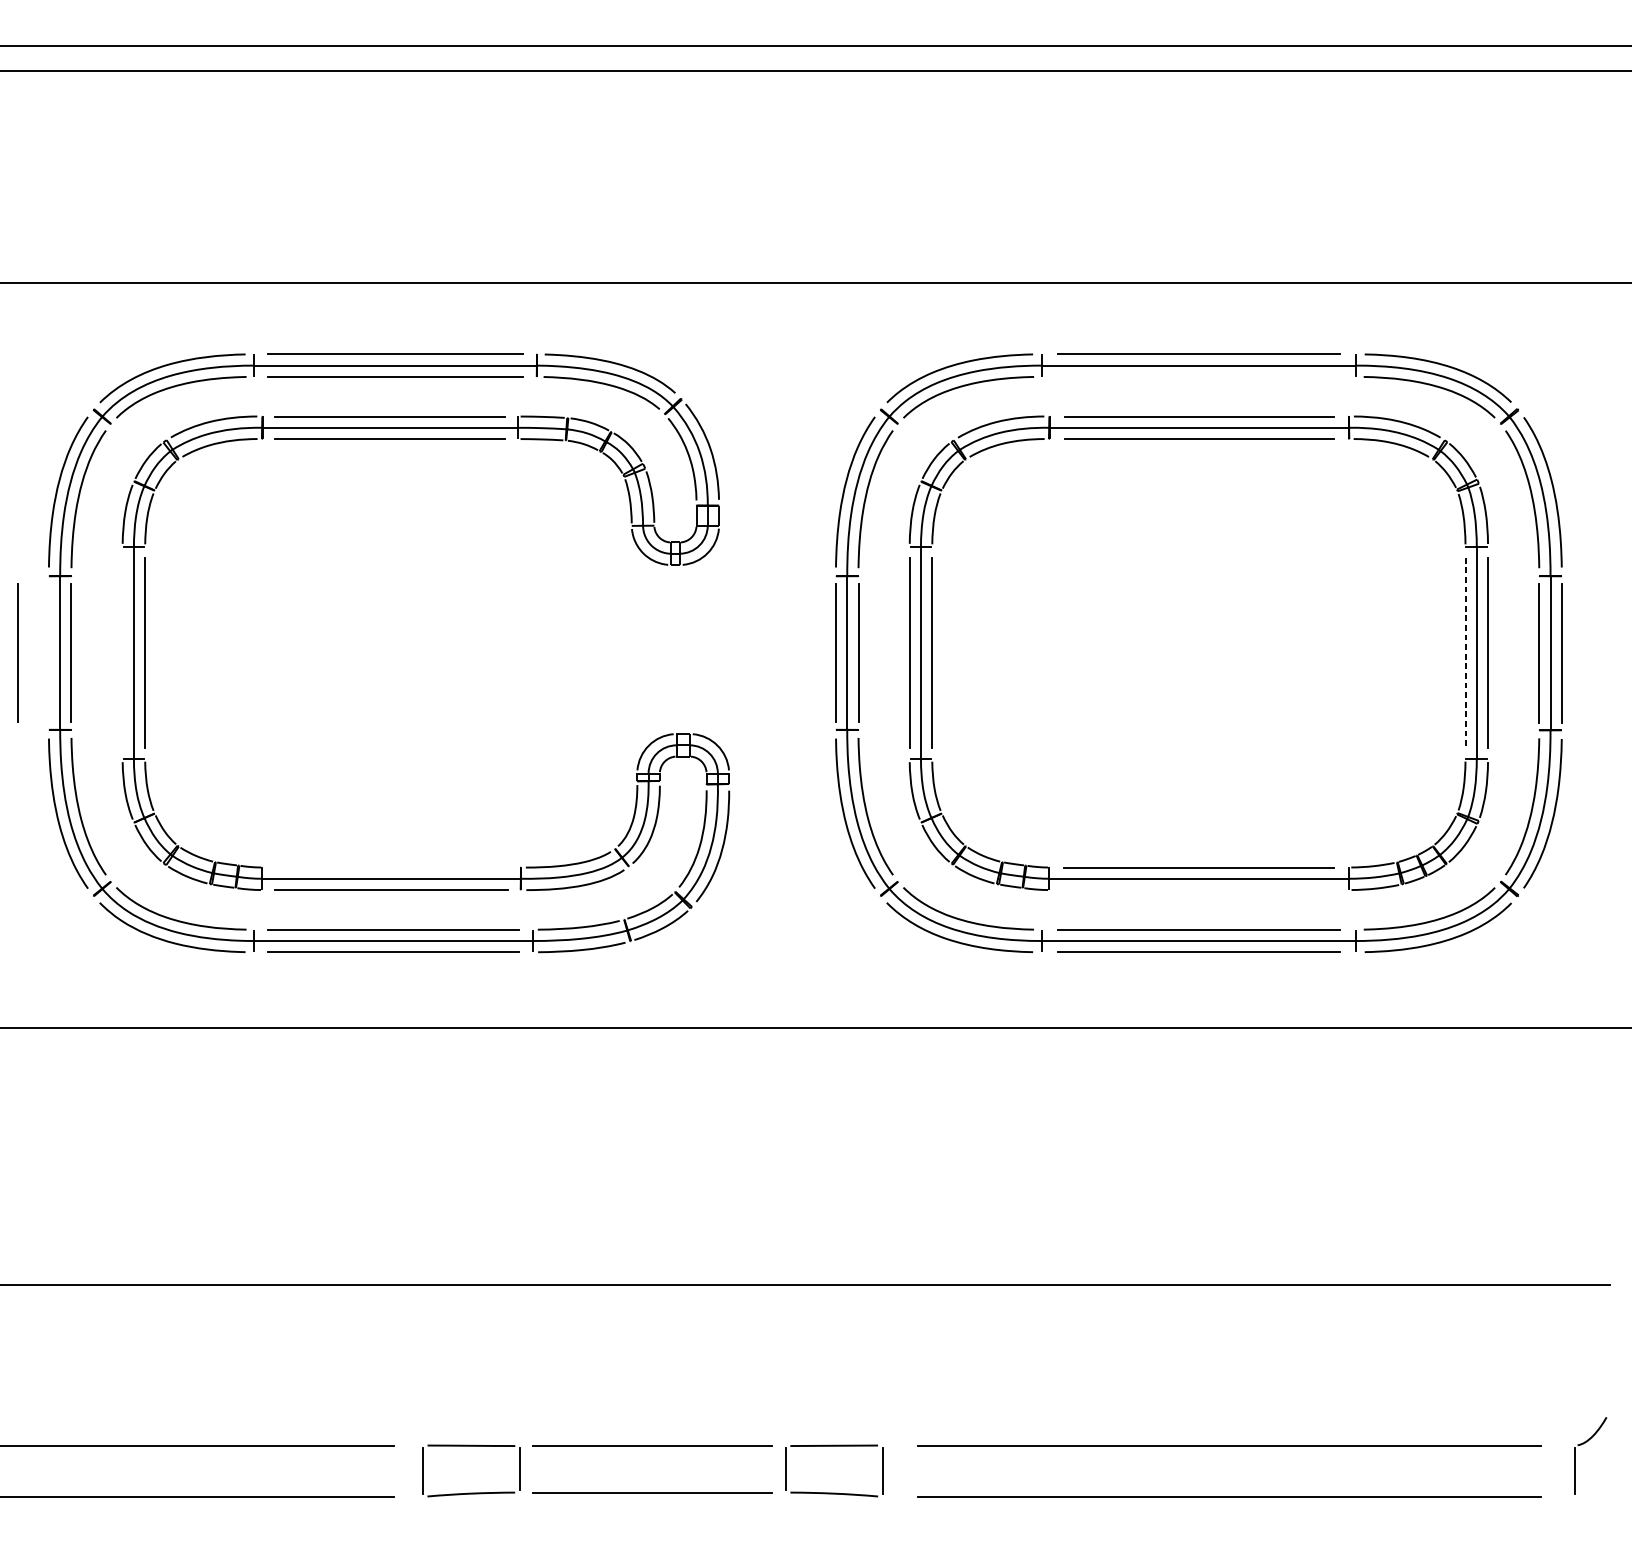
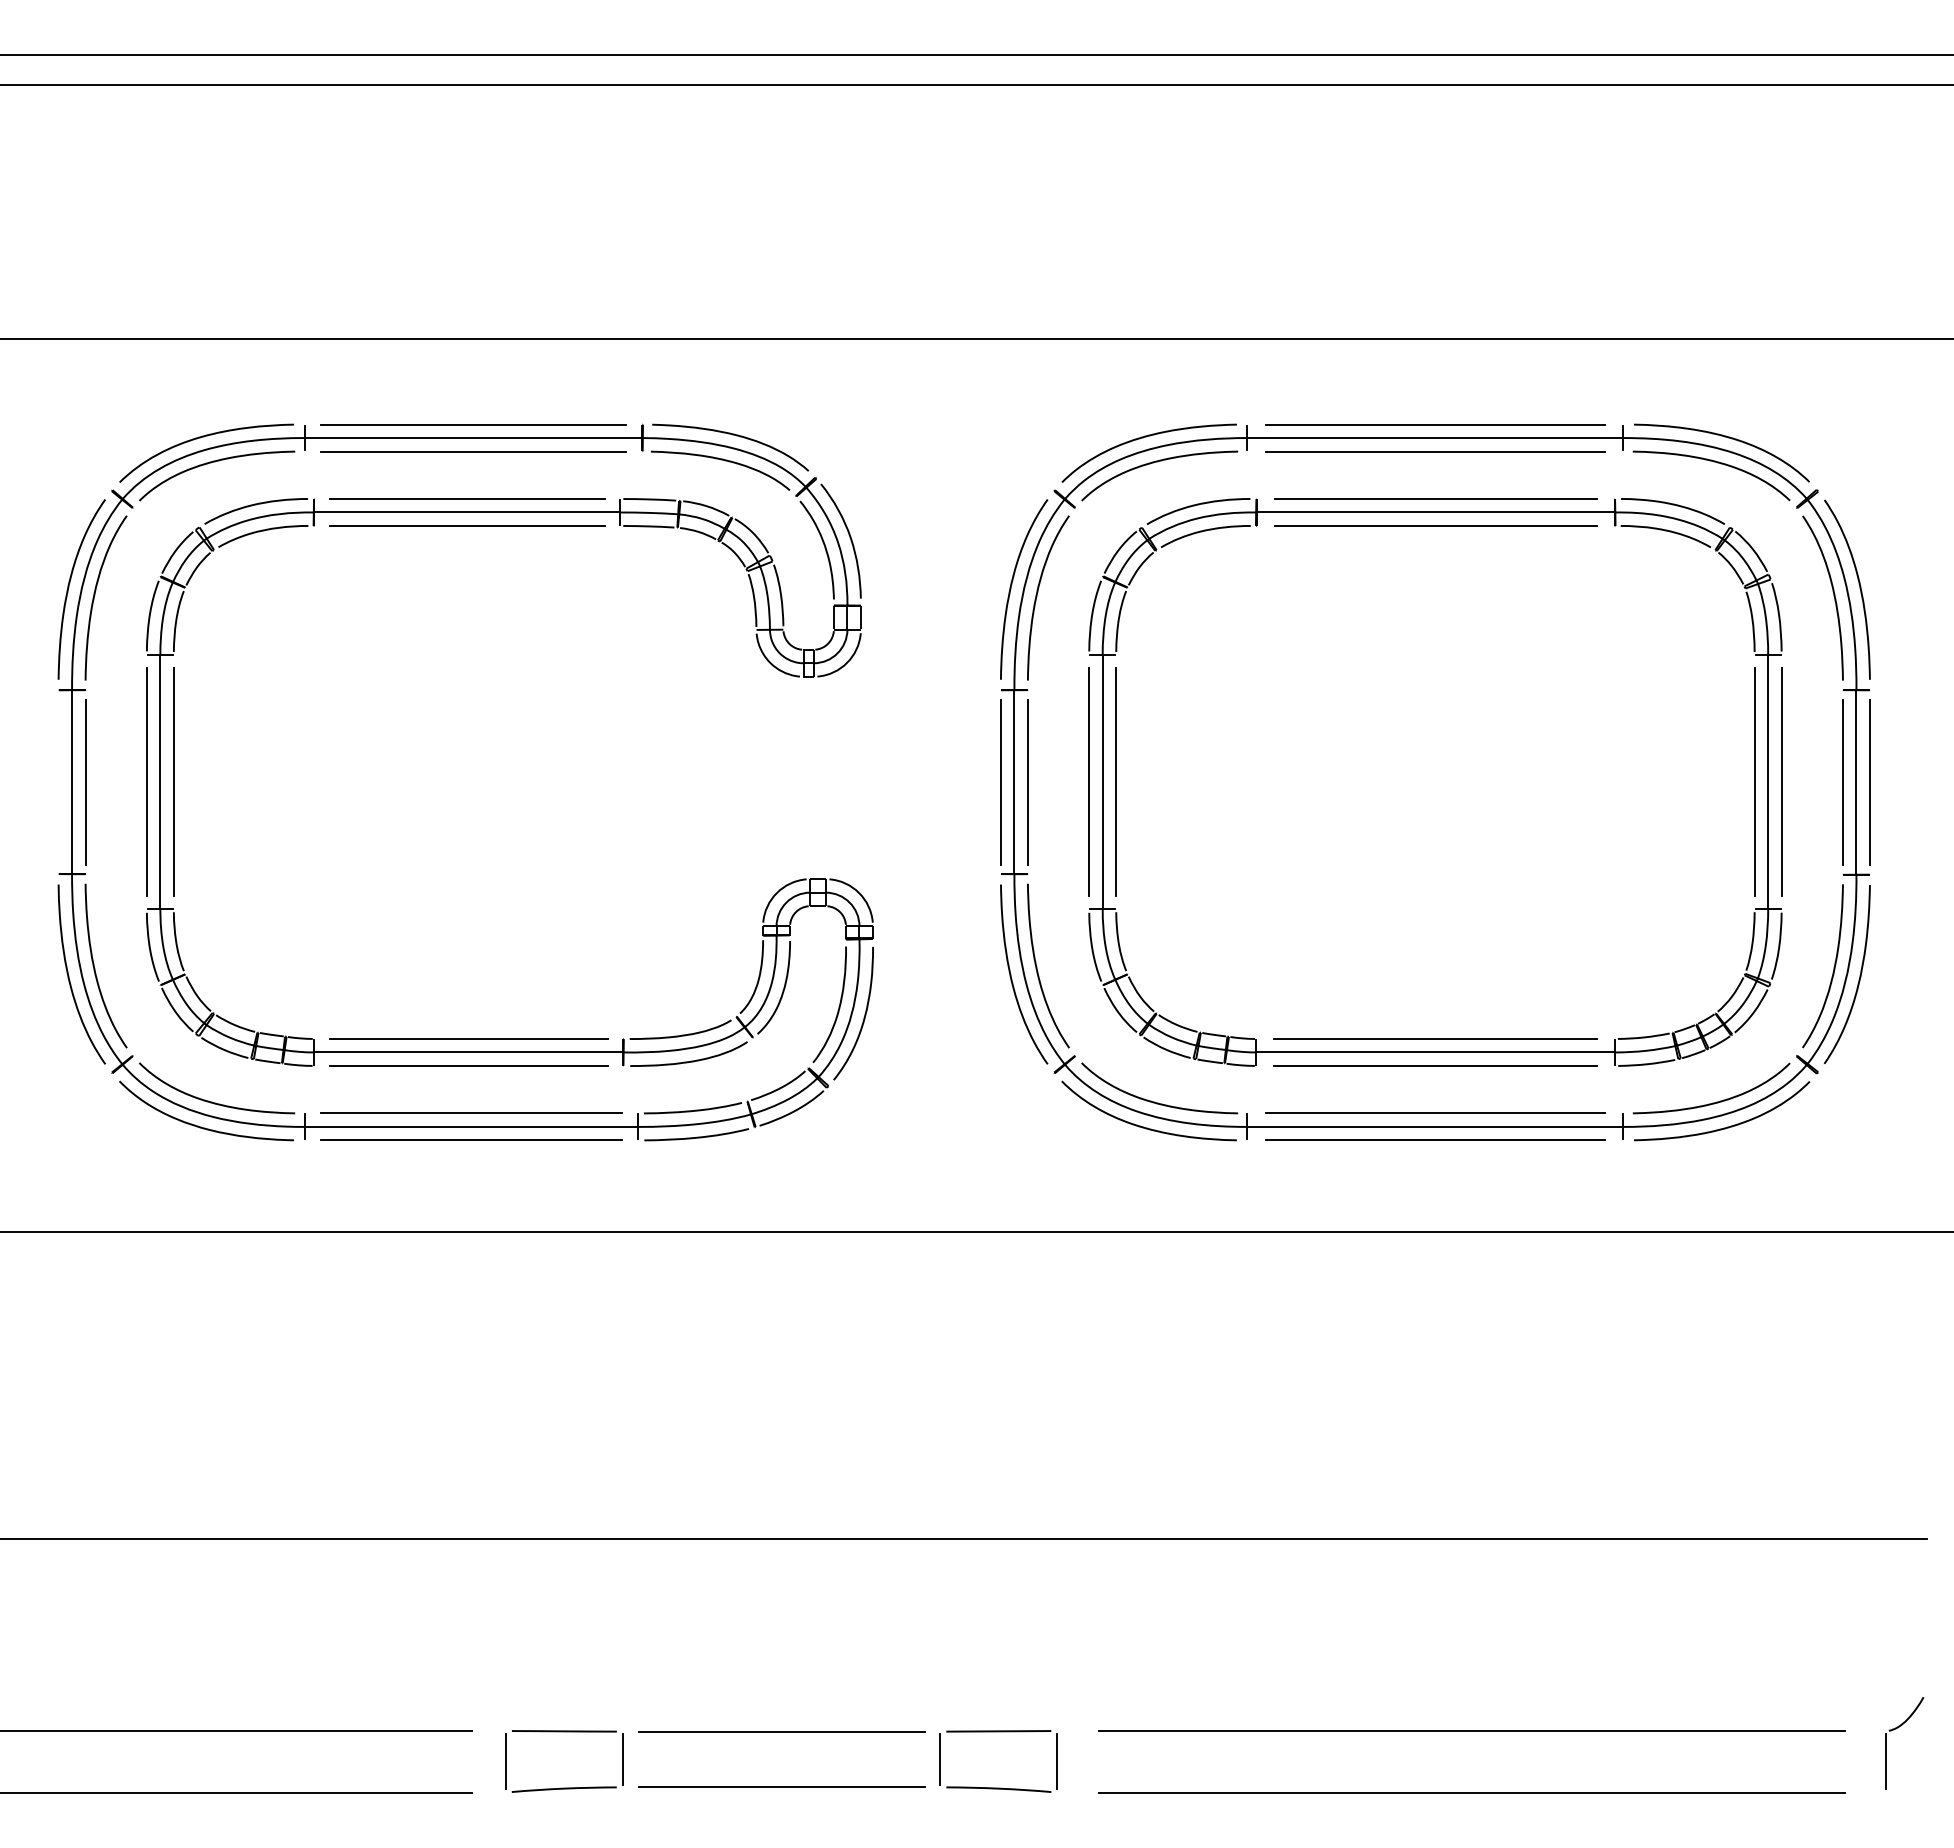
line: (1198, 376) -> (1435, 451), added
line: (17, 653) -> (21, 782), removed
line: (122, 653) -> (146, 782), added
line: (1465, 653) -> (1754, 782), dashed -> solid
line: (391, 867) -> (468, 1038), added
line: (1198, 889) -> (1435, 1065), added

